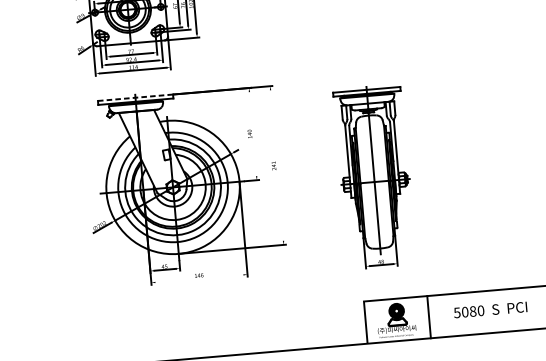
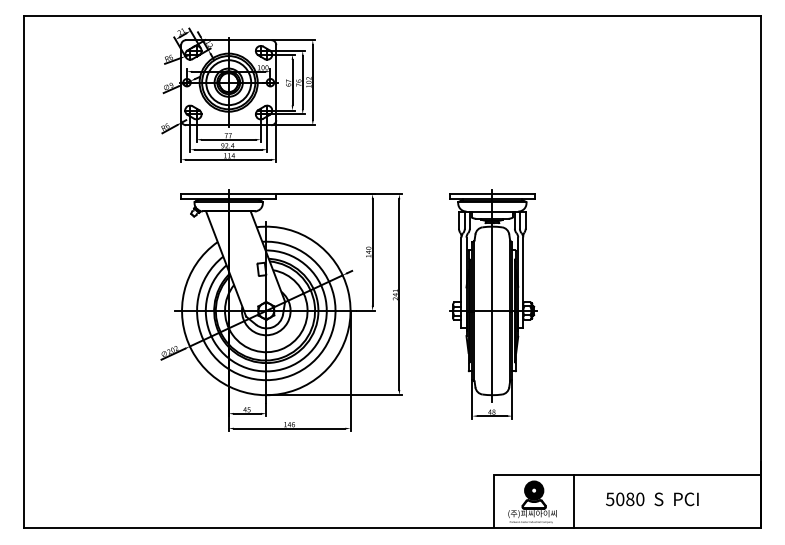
line: (135, 98) -> (228, 194), dashed -> solid
line: (252, 134) -> (372, 252), added
line: (277, 165) -> (399, 294), added
part: (375, 176) -> (493, 304), moved
line: (199, 278) -> (289, 428), added

